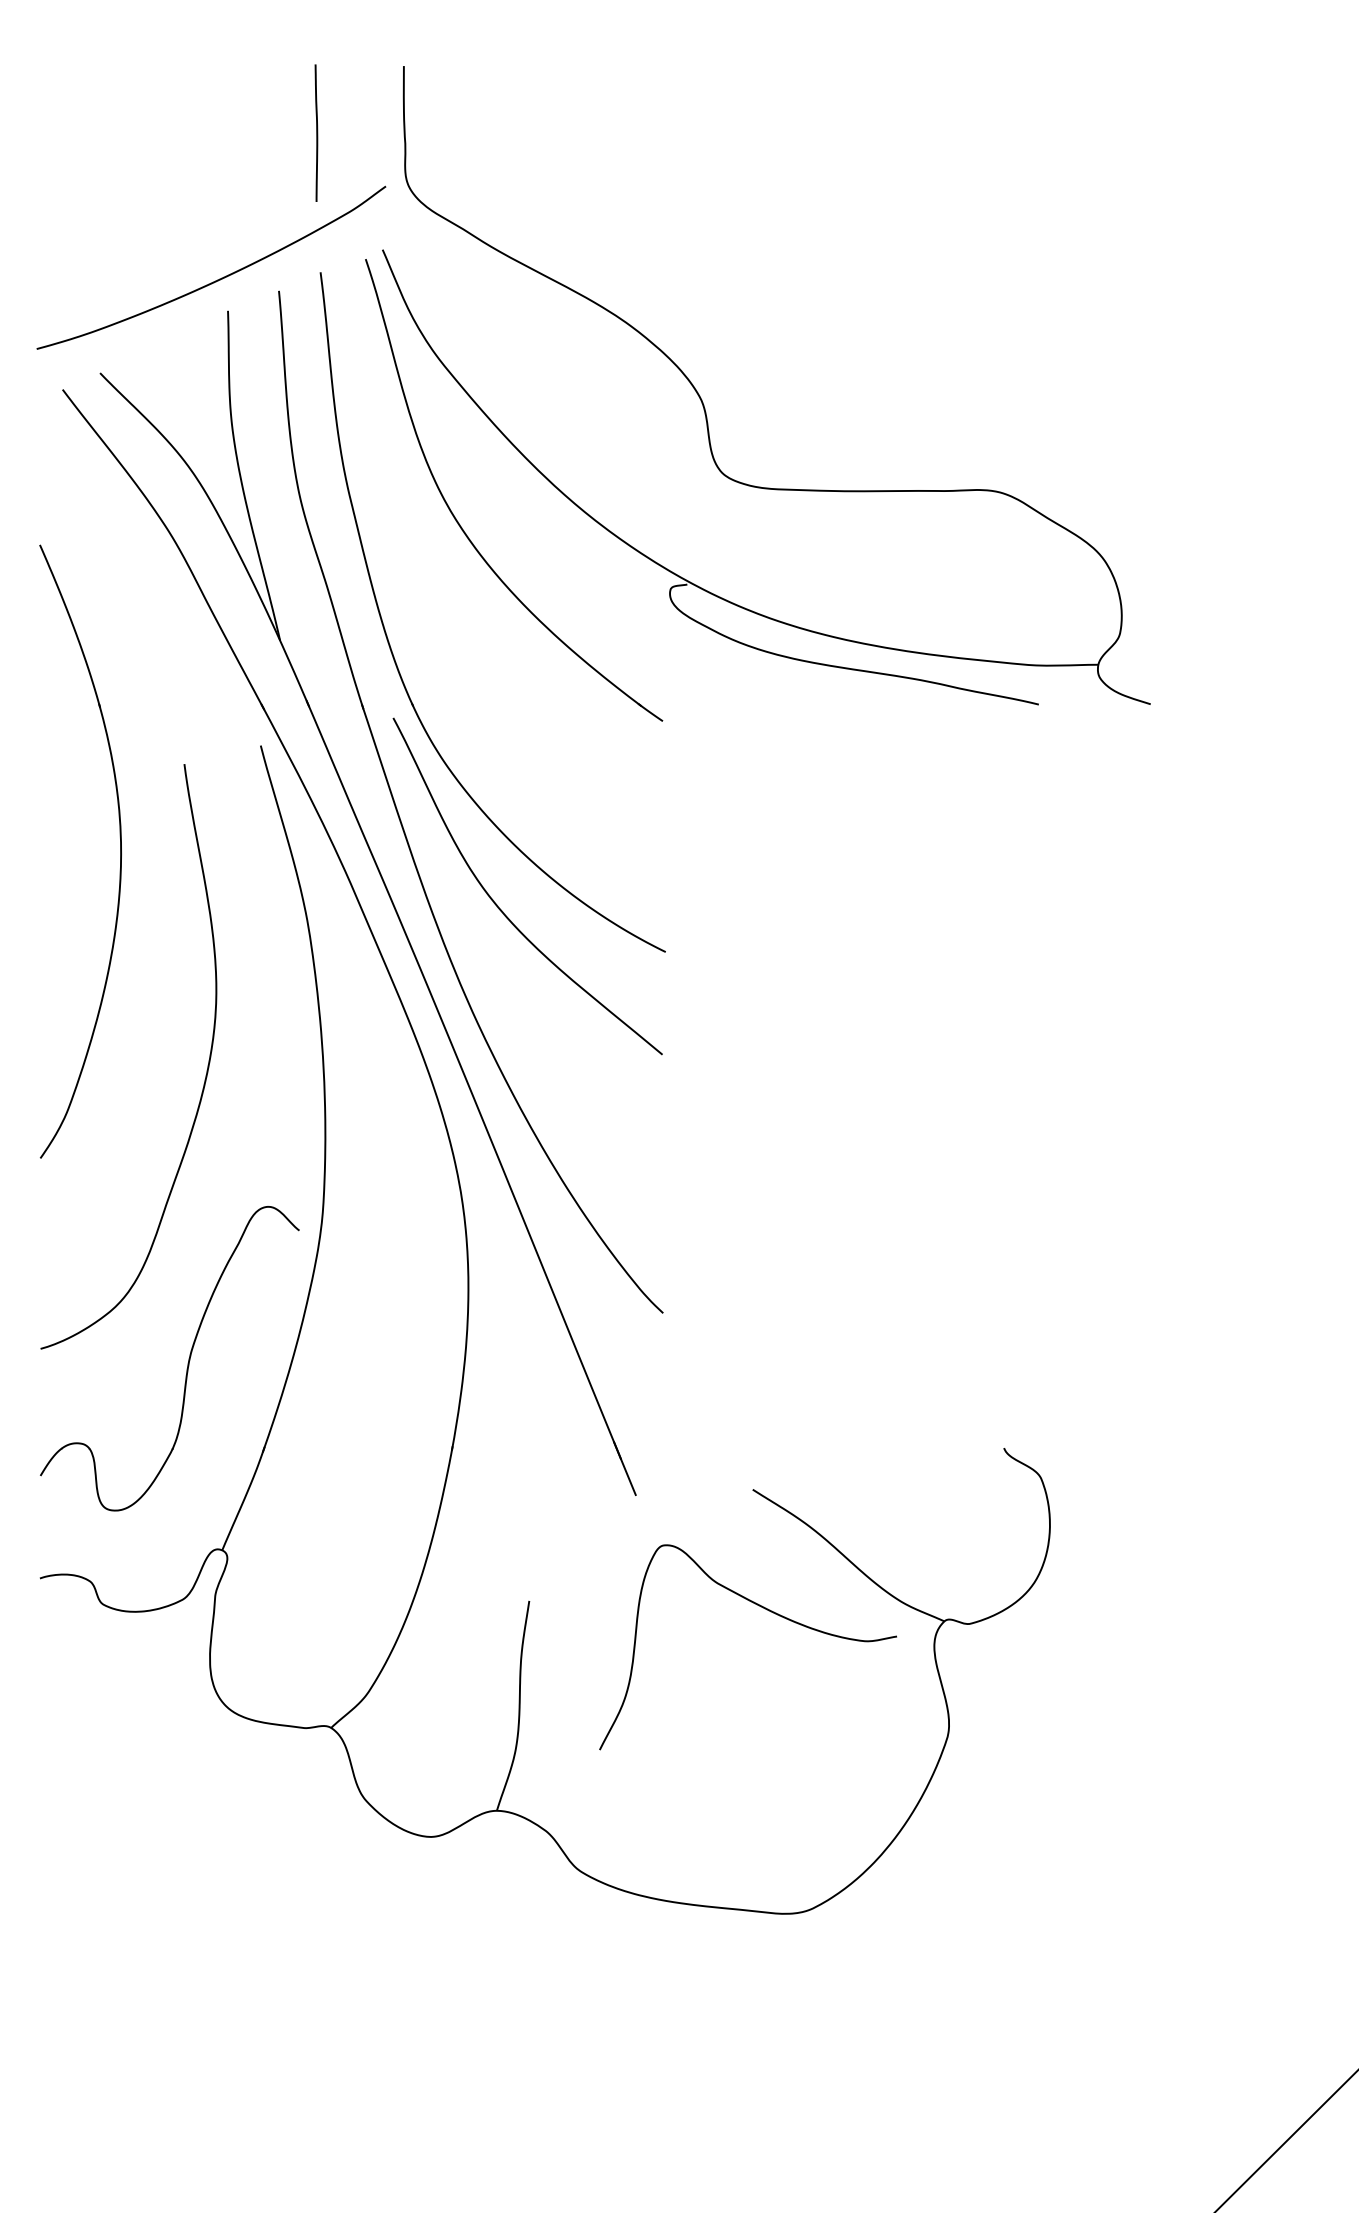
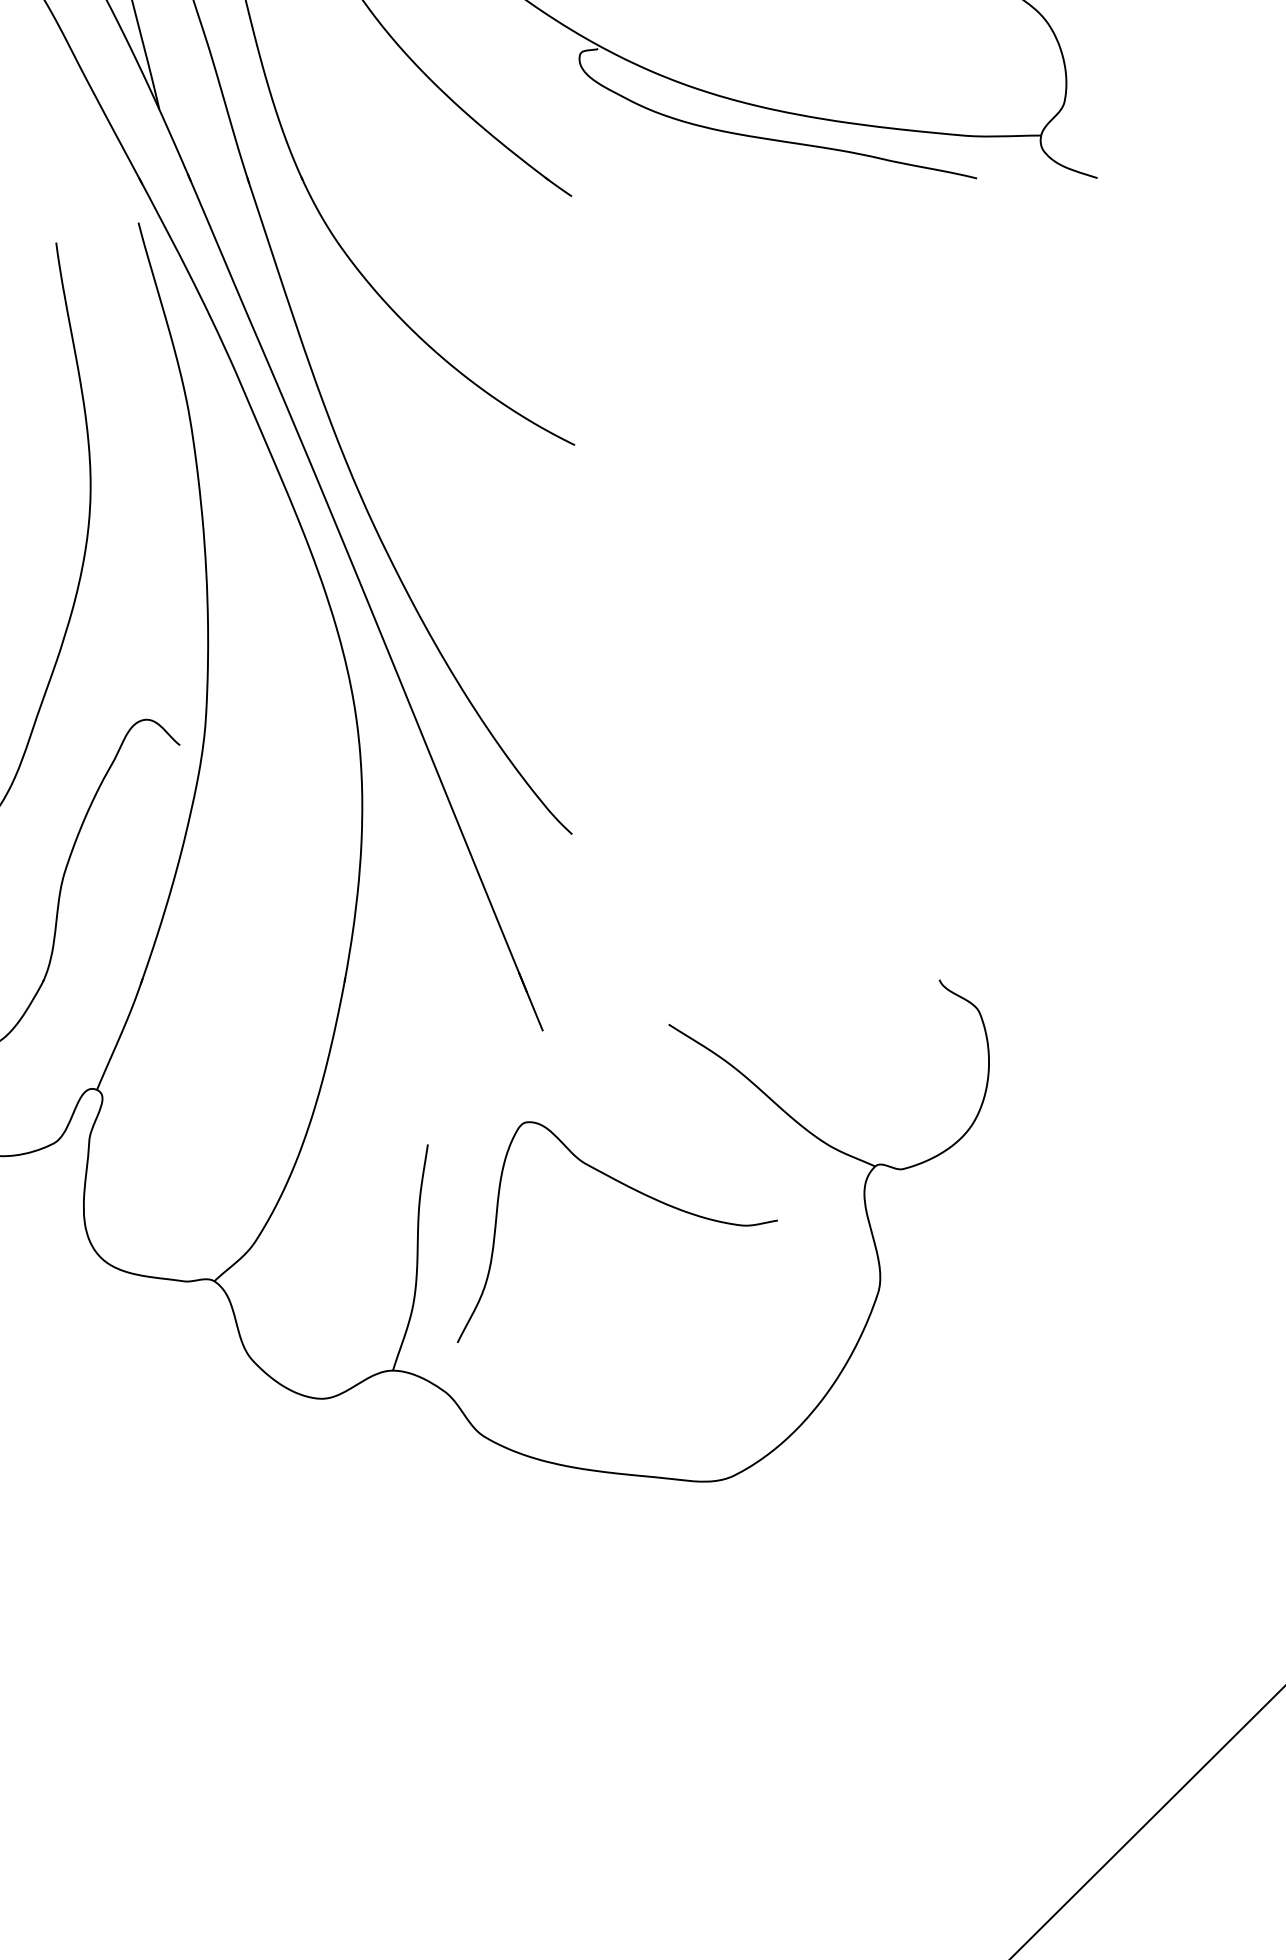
curve: (502, 910) -> (399, 400), removed
curve: (765, 1609) -> (636, 1191), moved

